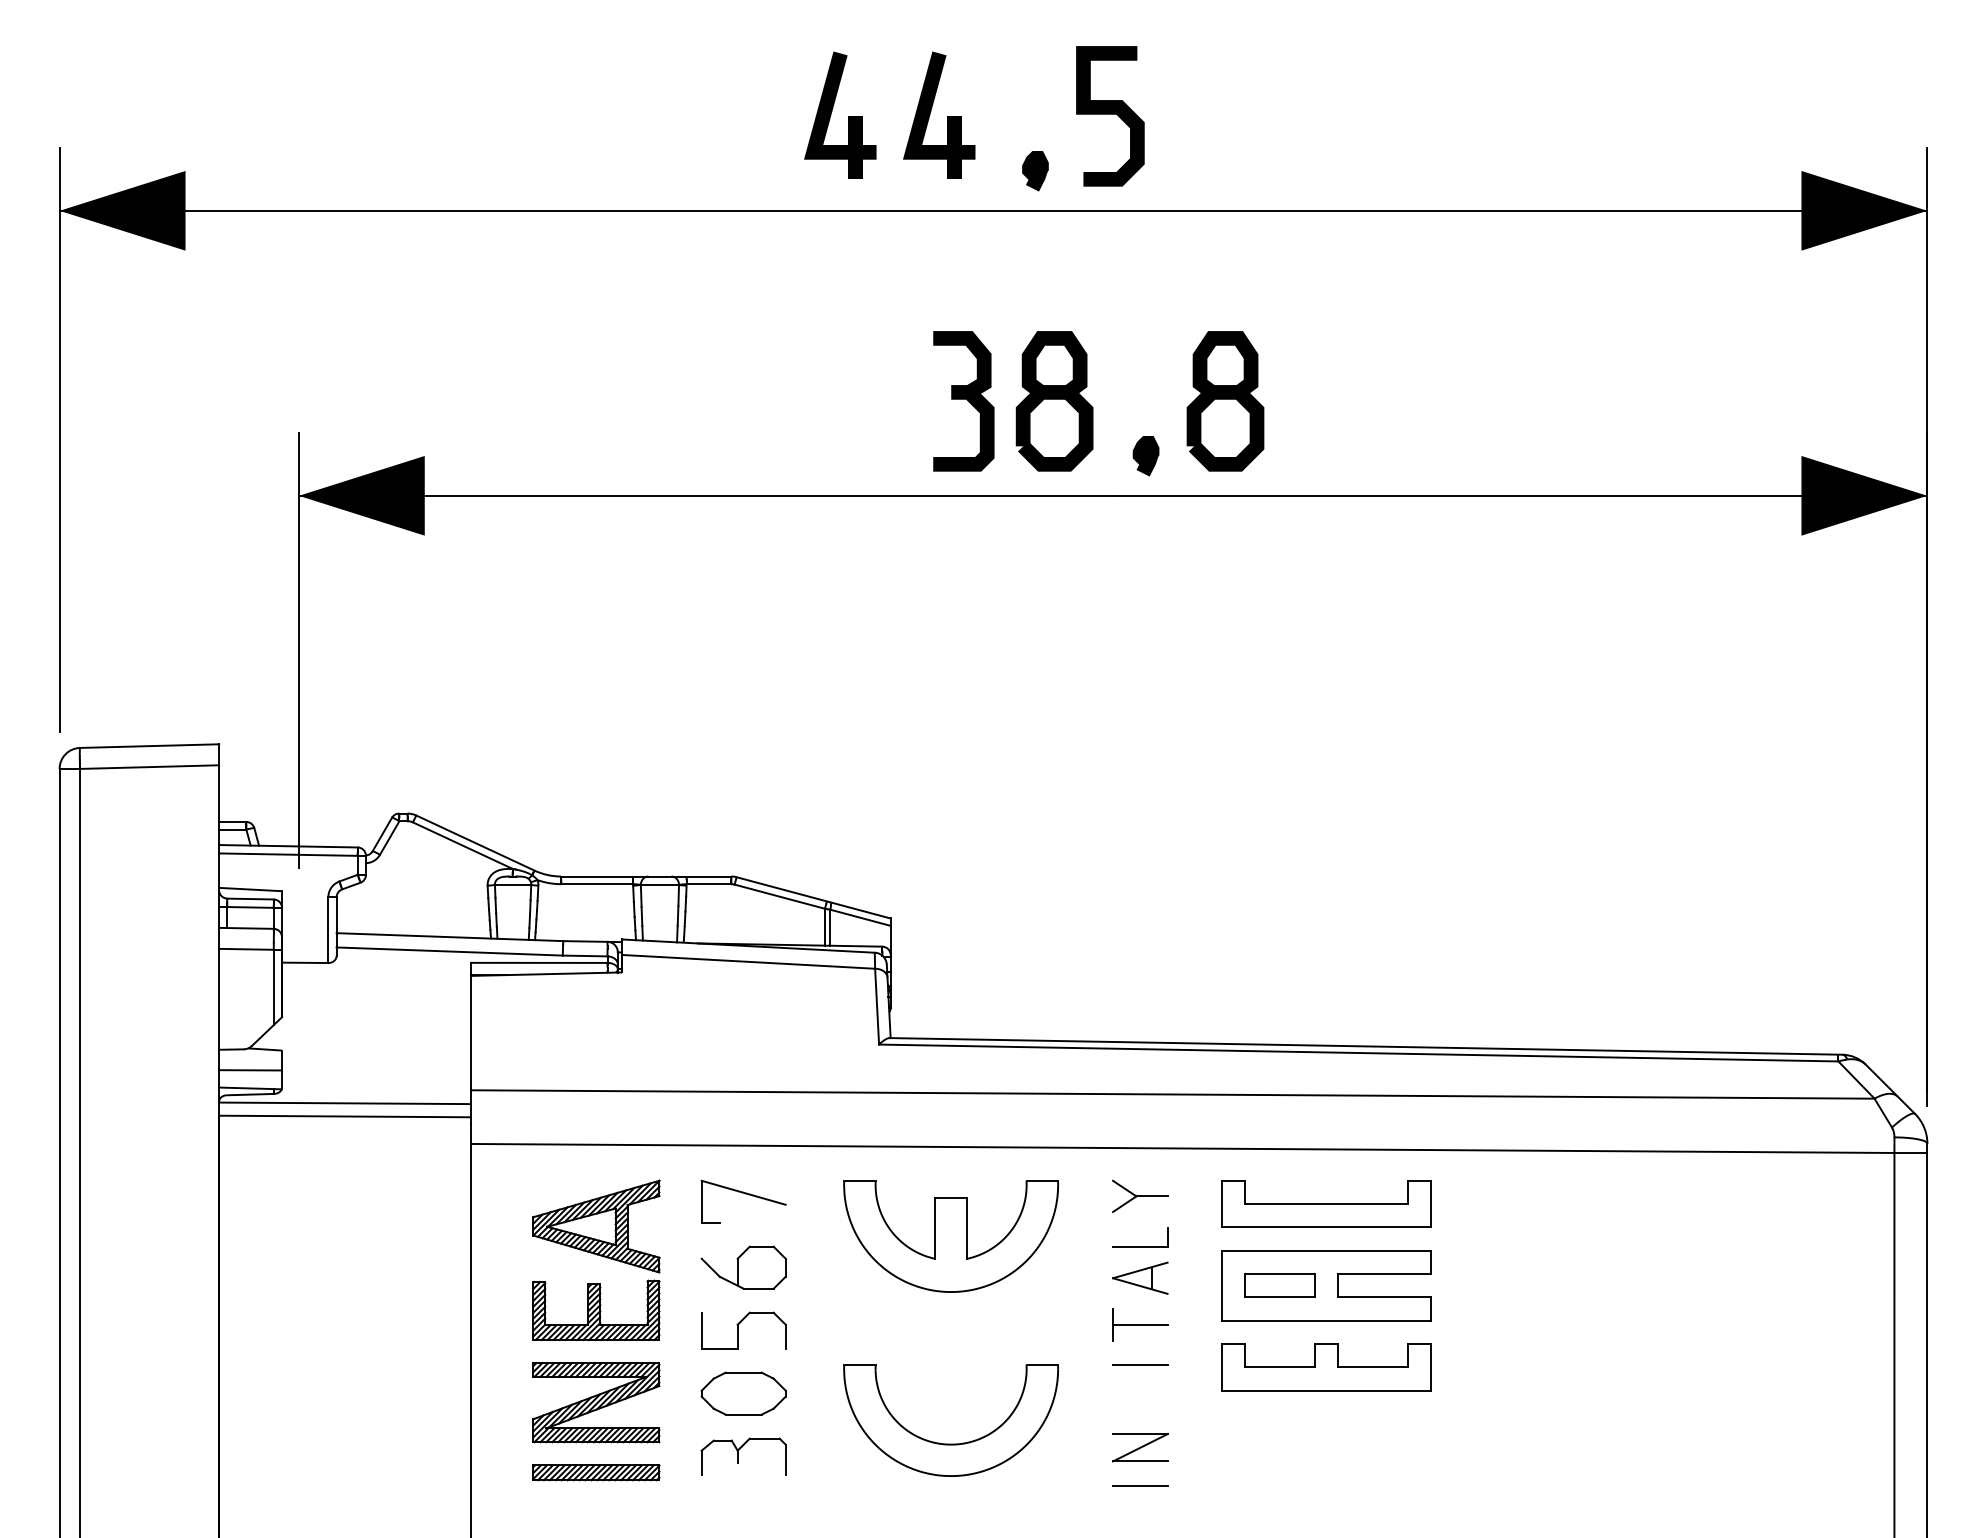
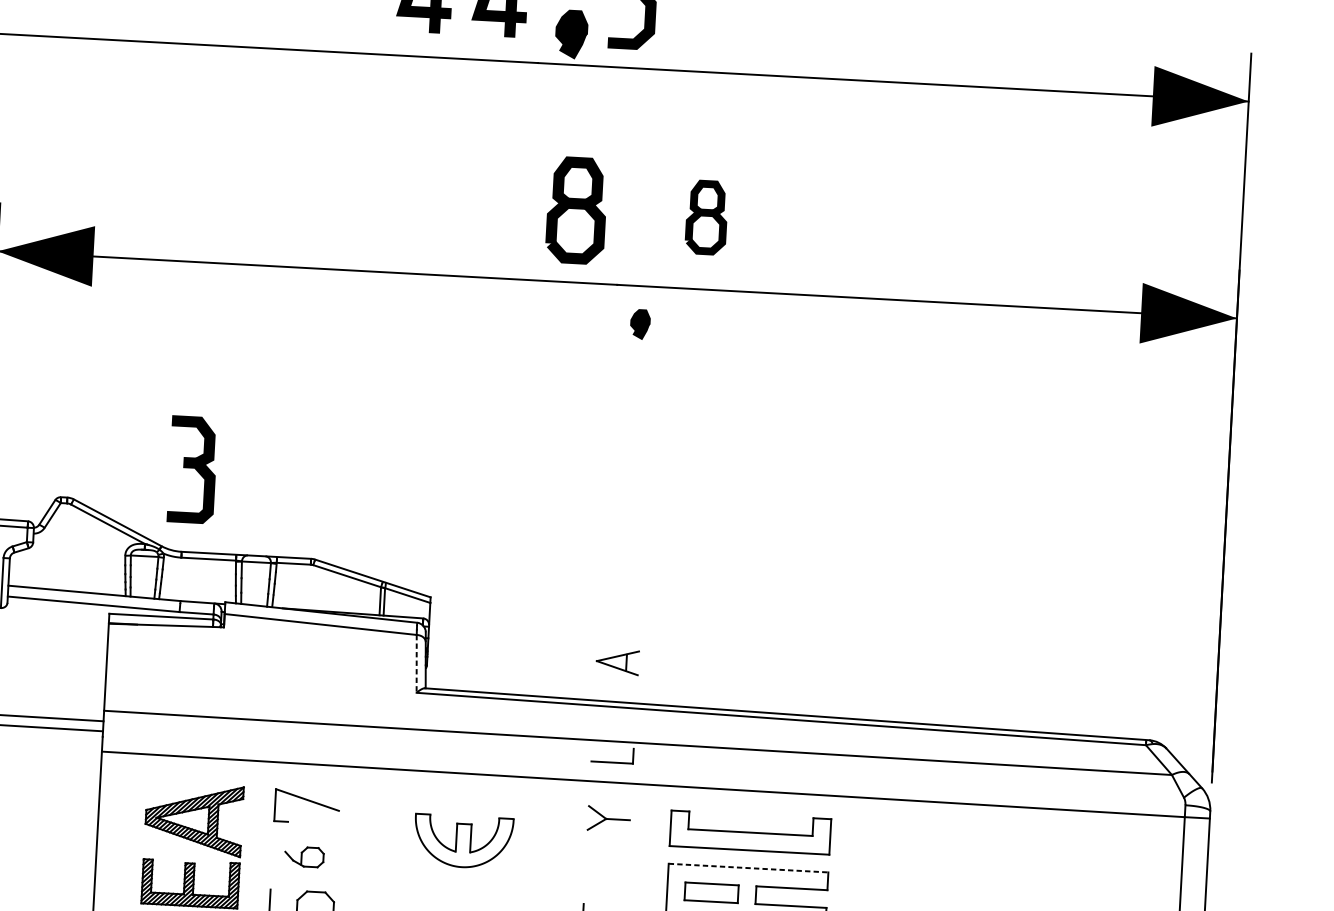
part: (1035, 171) -> (571, 34), size x1.6
part: (963, 401) -> (192, 469), moved
part: (1225, 401) -> (706, 217), size x0.7
part: (1145, 456) -> (639, 324), moved
line: (877, 1006) -> (416, 663), solid -> dashed
part: (950, 1236) -> (463, 841), size x0.6
part: (1140, 1246) -> (612, 762), moved
line: (1326, 1250) -> (748, 867), solid -> dashed
part: (743, 1267) -> (304, 856), size x0.6
part: (1140, 1277) -> (617, 661), moved

